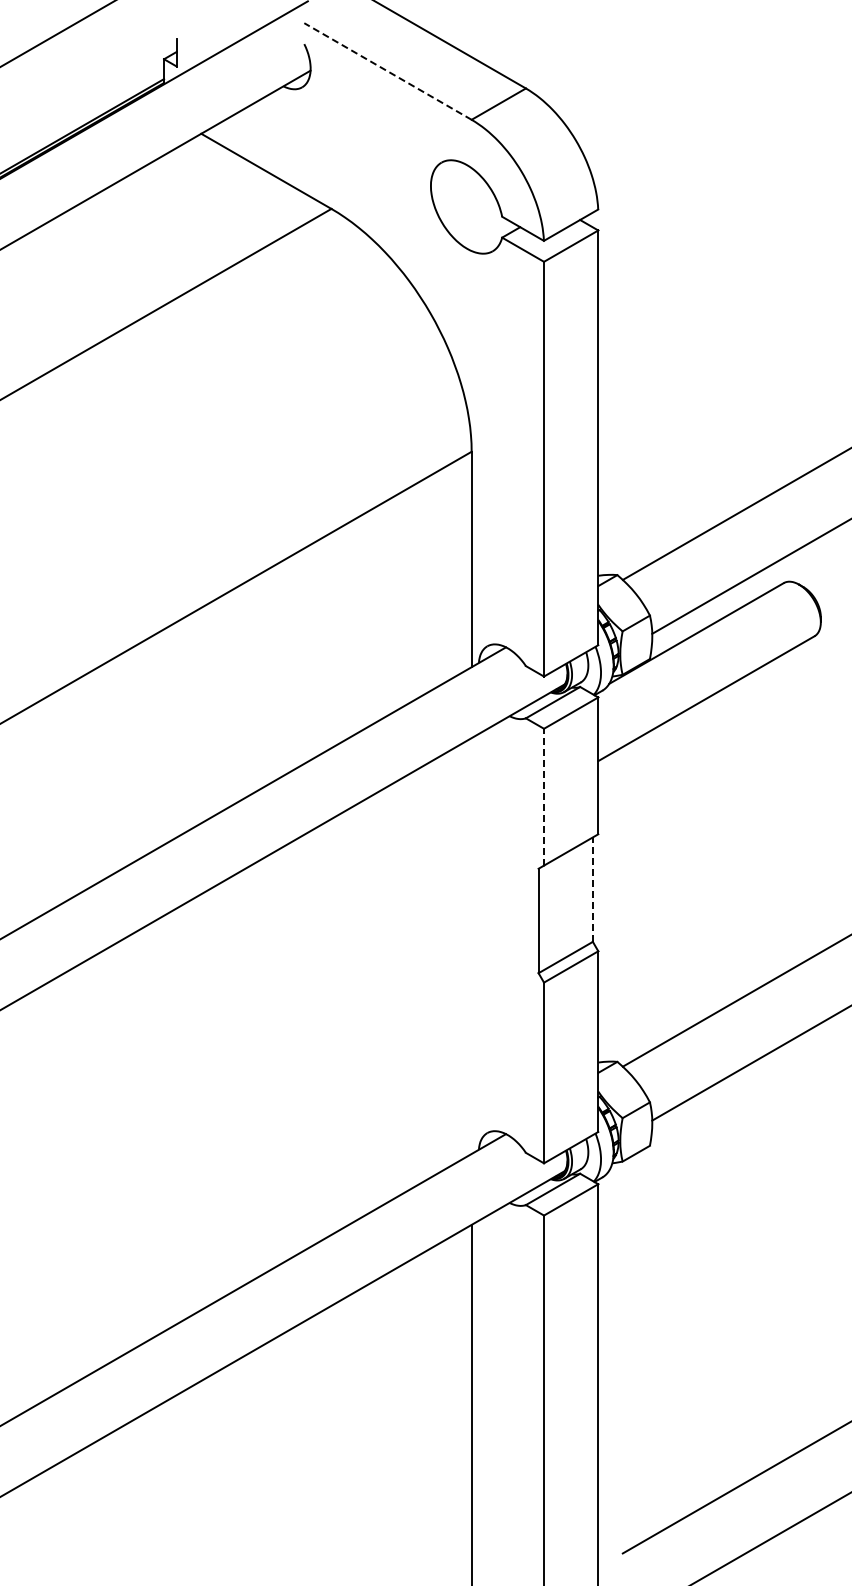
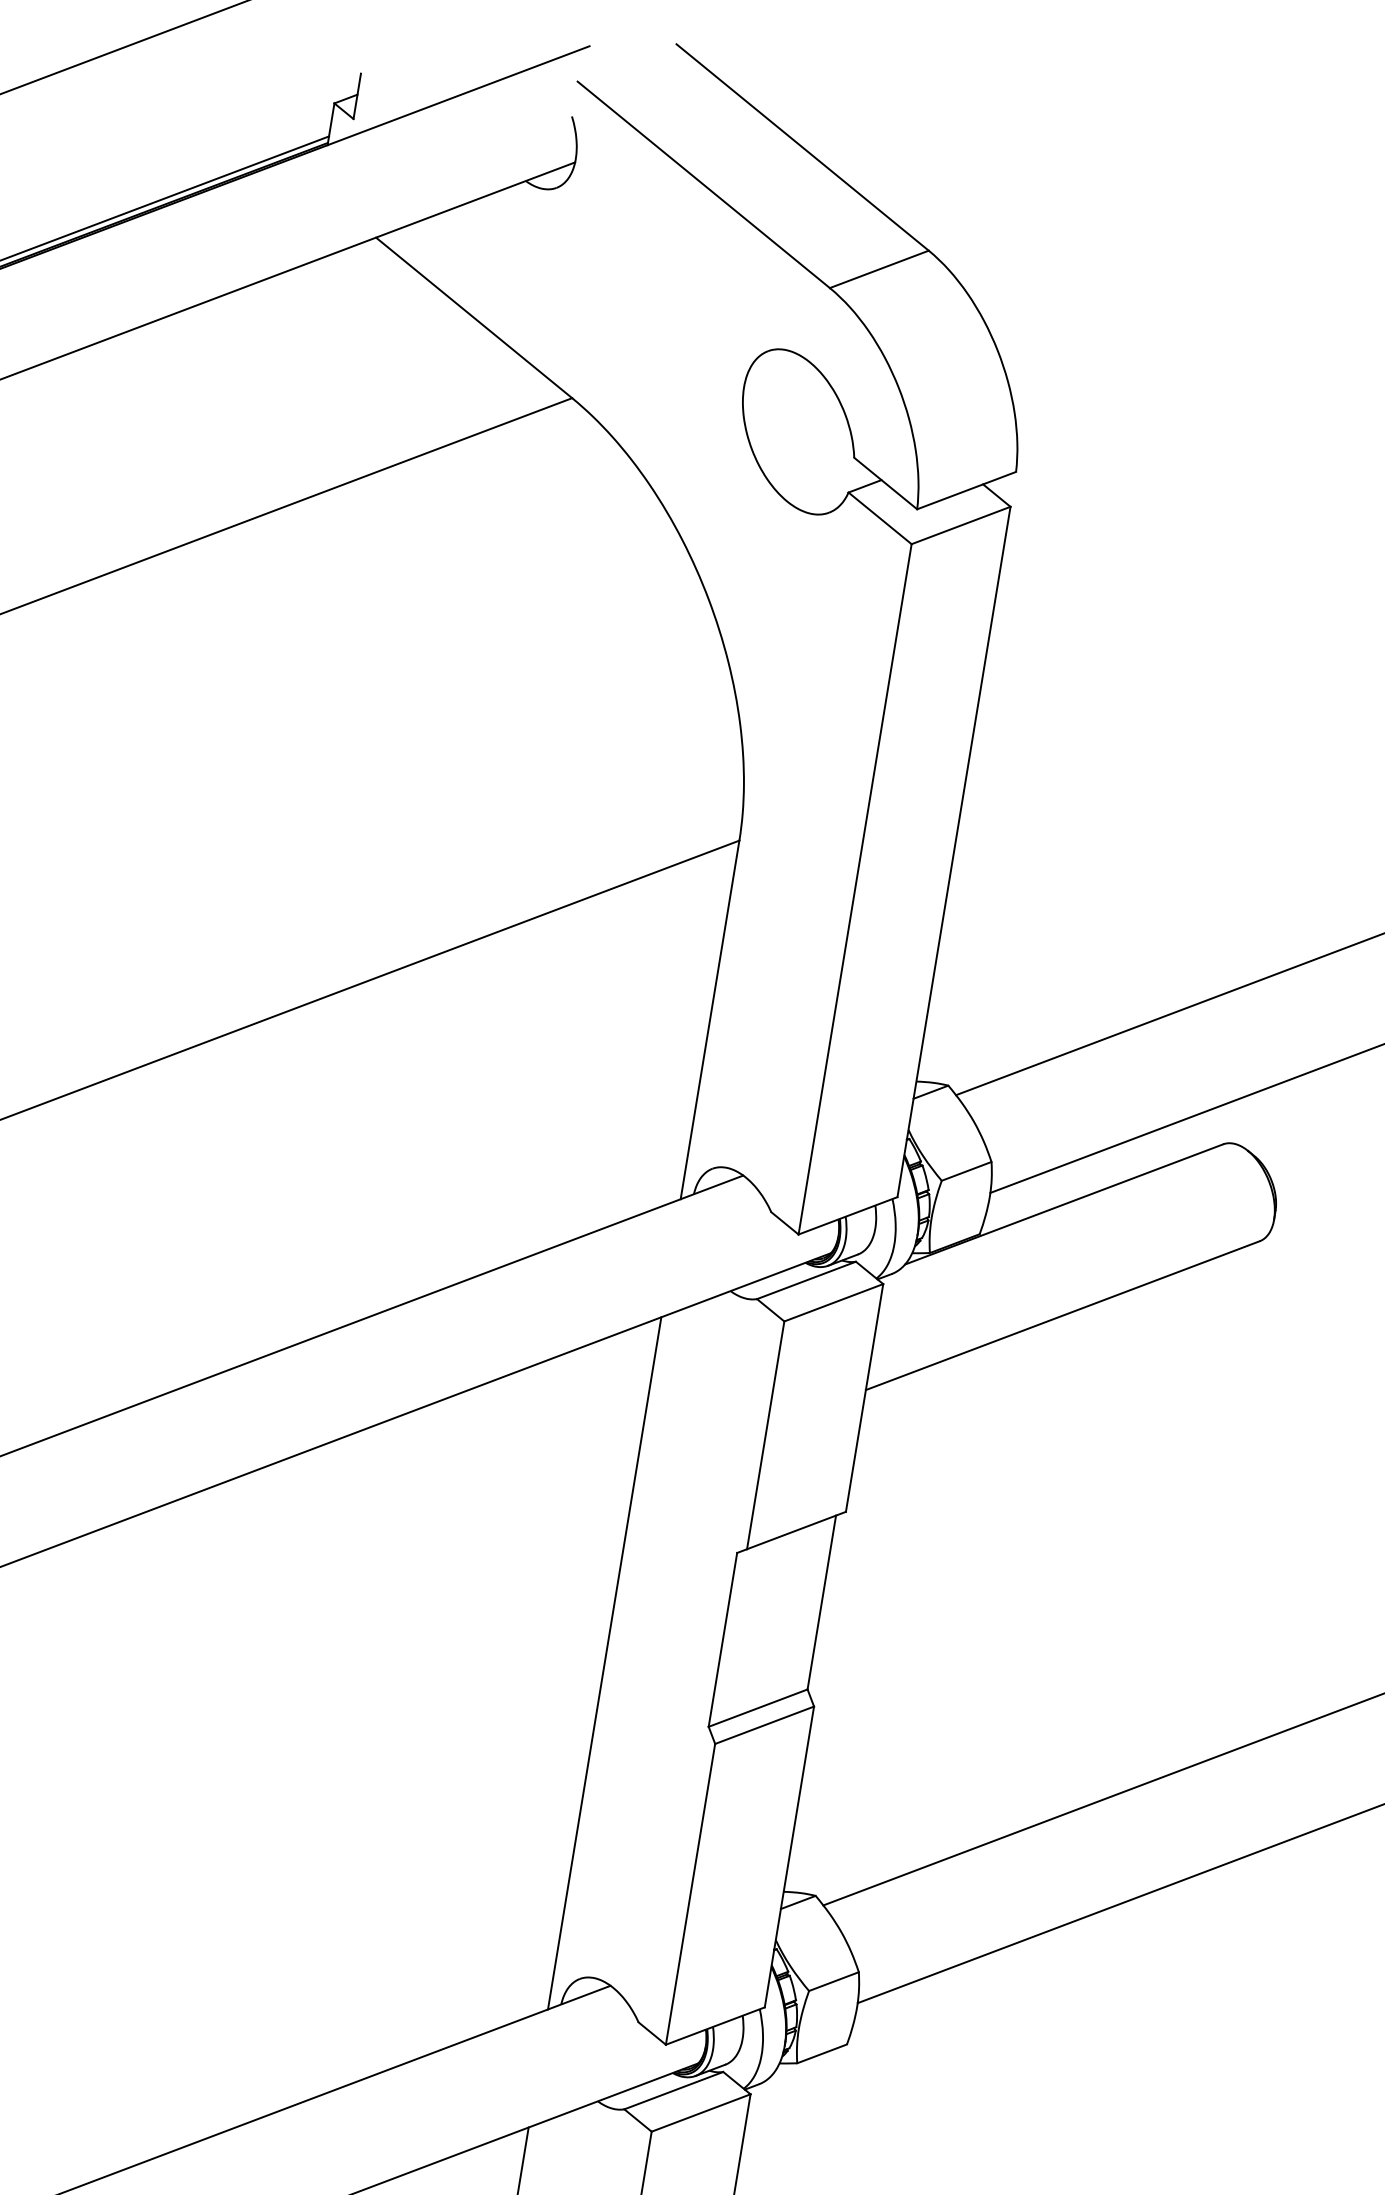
line: (387, 71) -> (702, 184), dashed -> solid
line: (544, 796) -> (766, 1434), dashed -> solid
line: (592, 889) -> (821, 1602), dashed -> solid
line: (471, 945) -> (604, 1662), added

